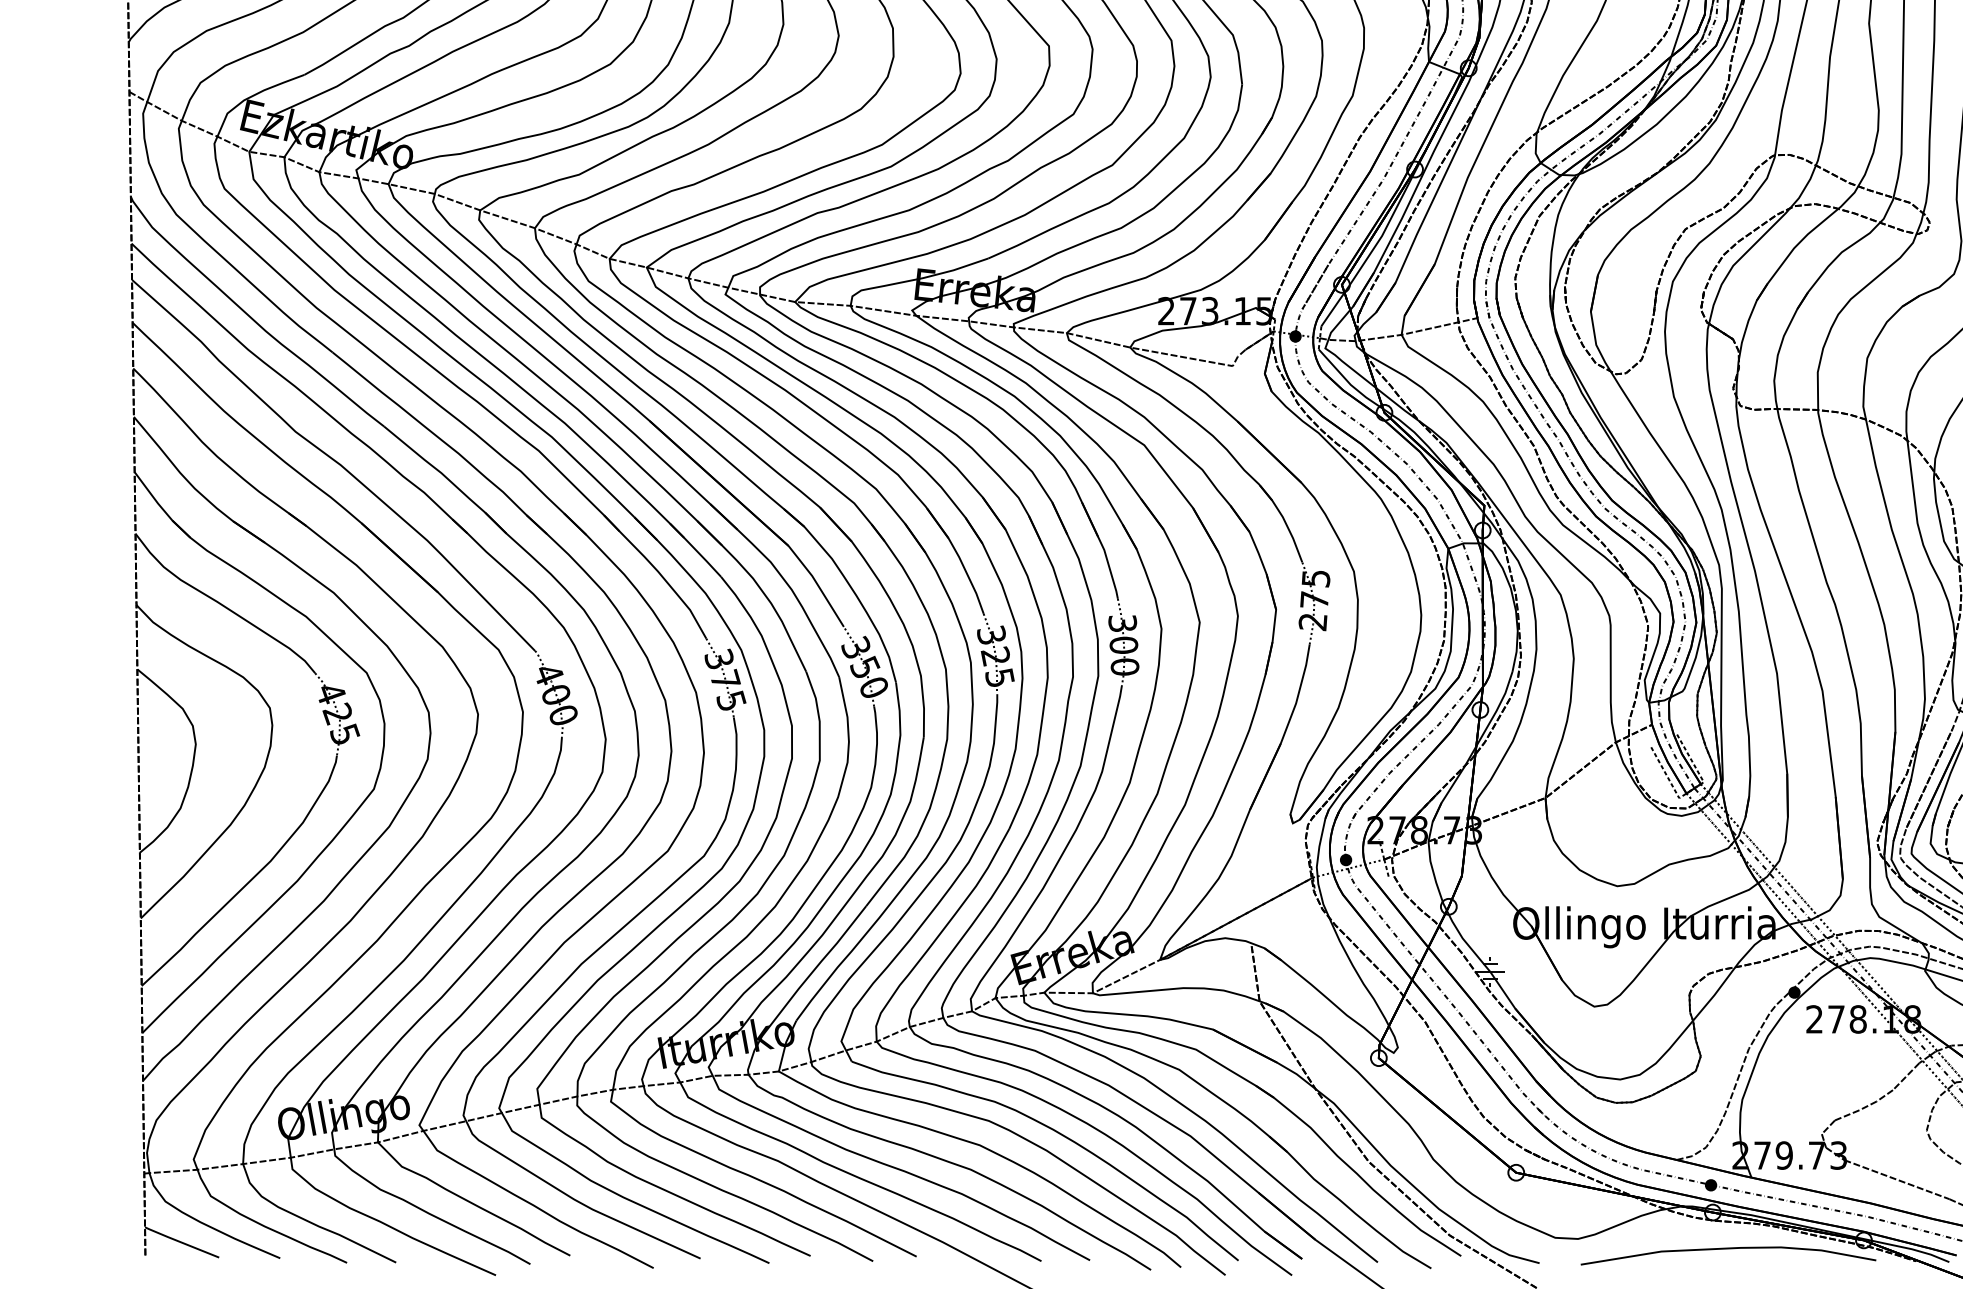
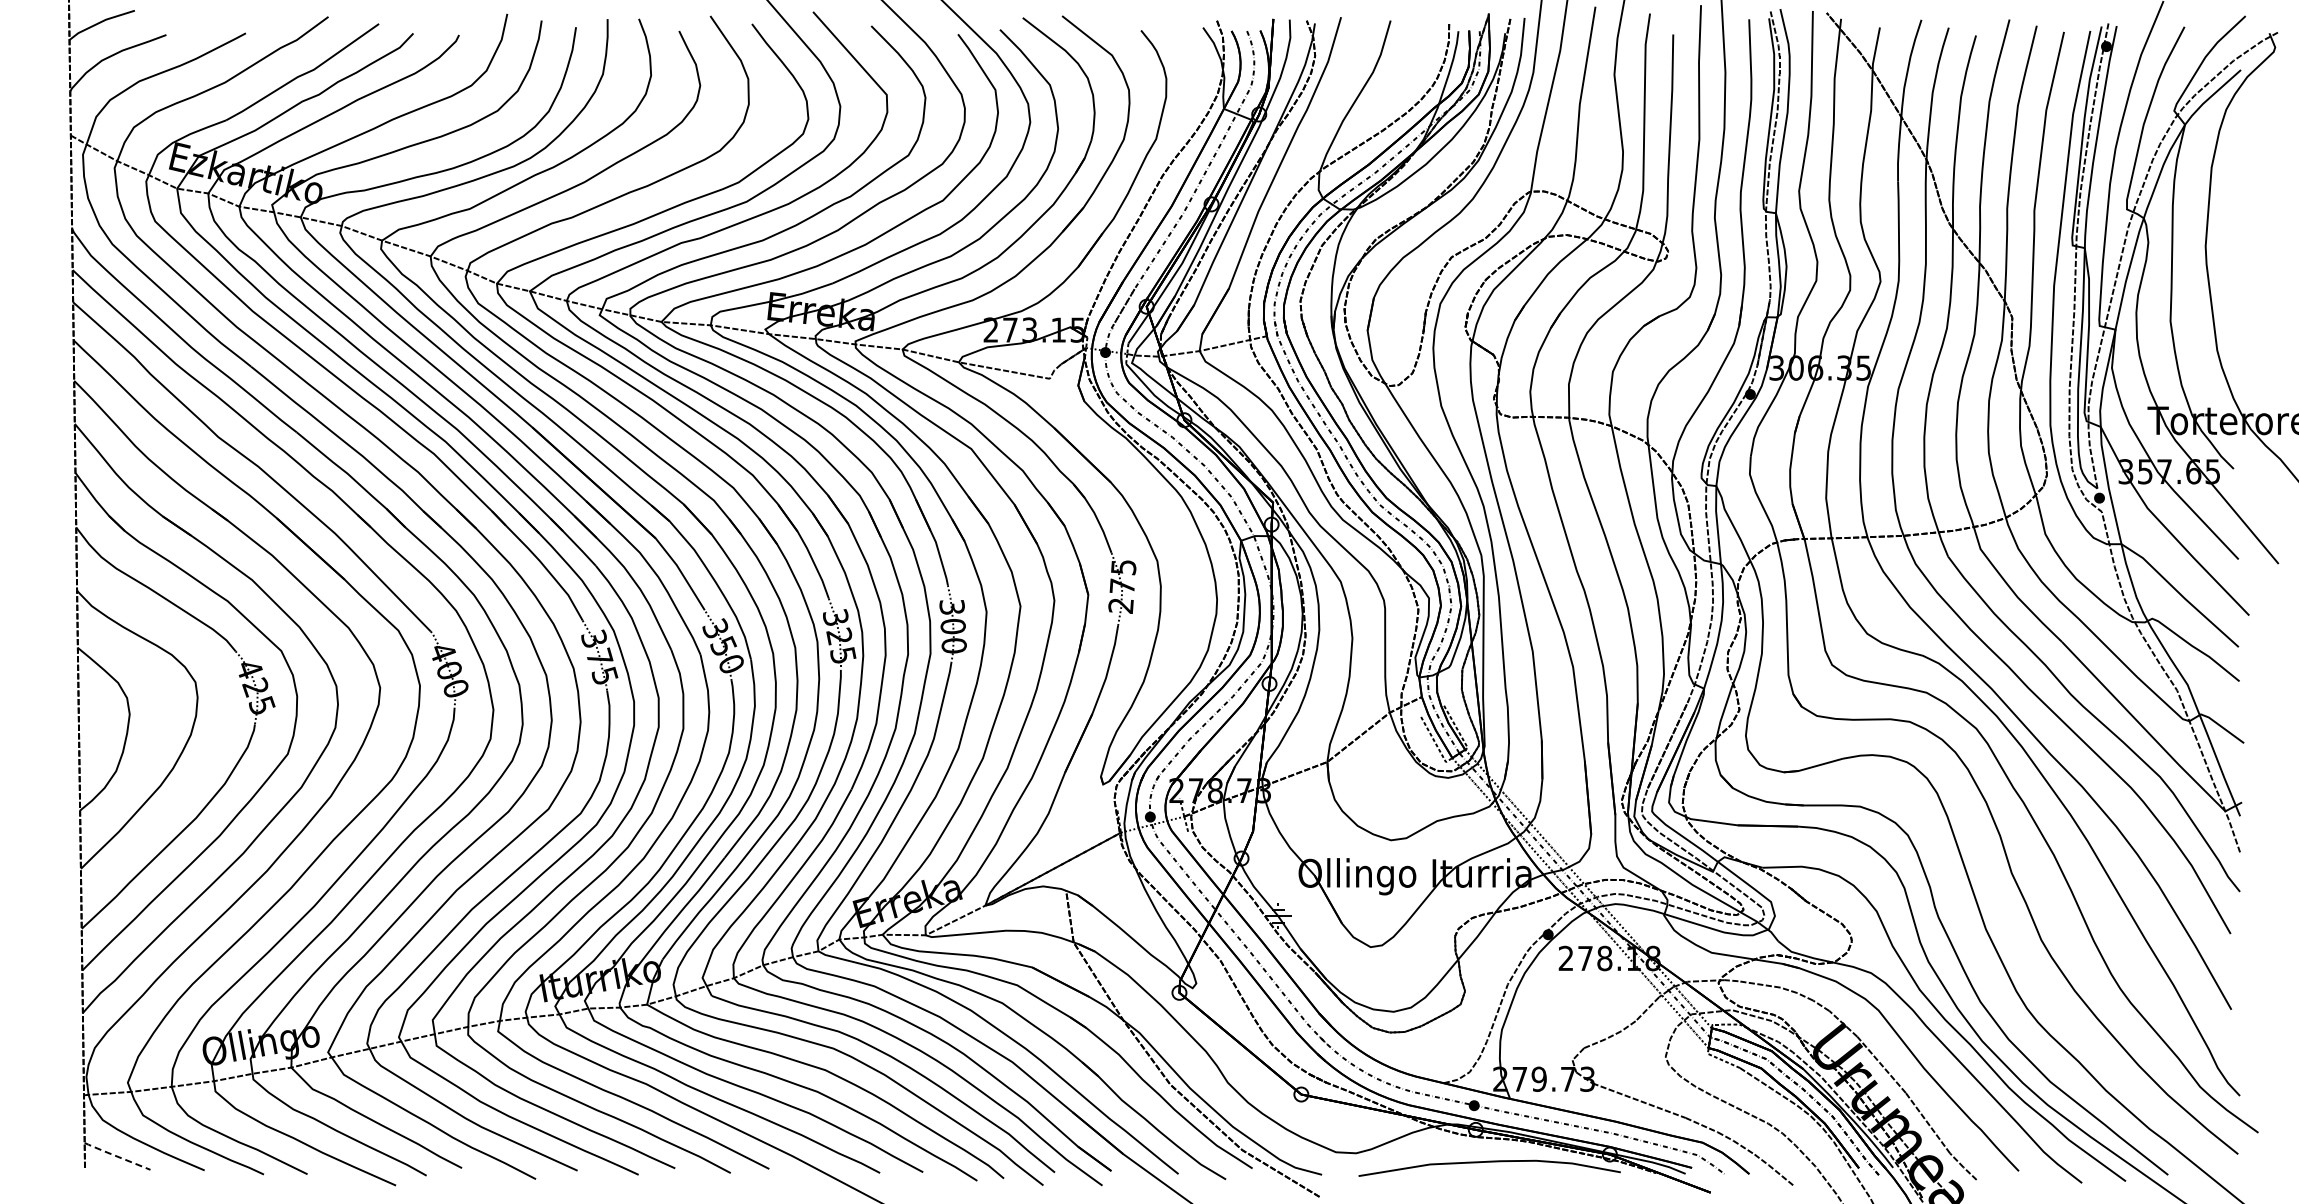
line: (180, 1242) -> (116, 1156), solid -> dashed

